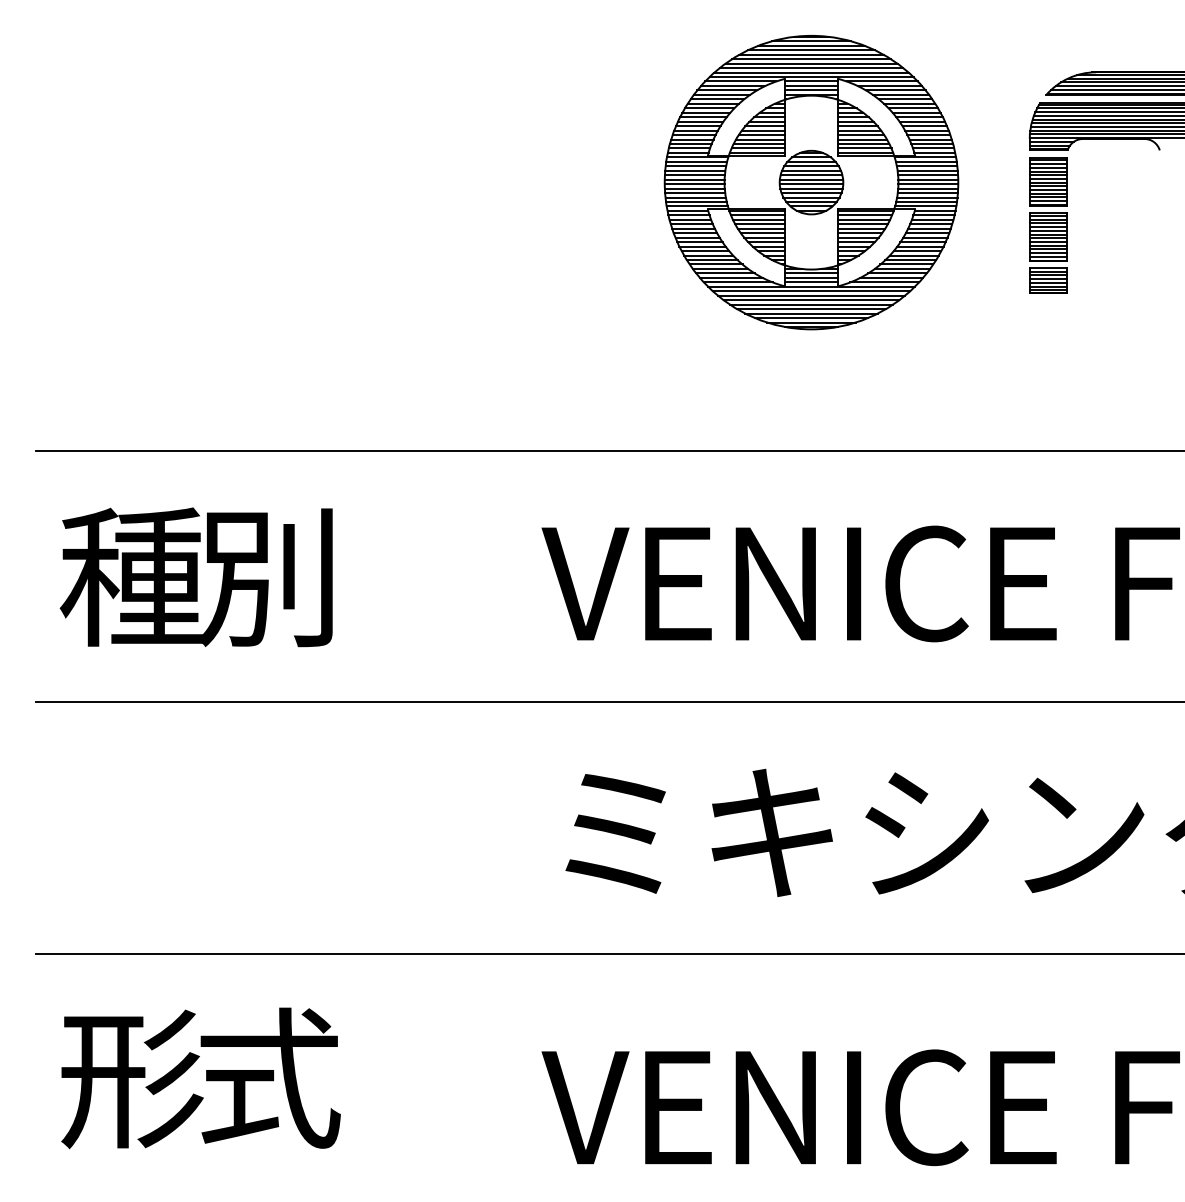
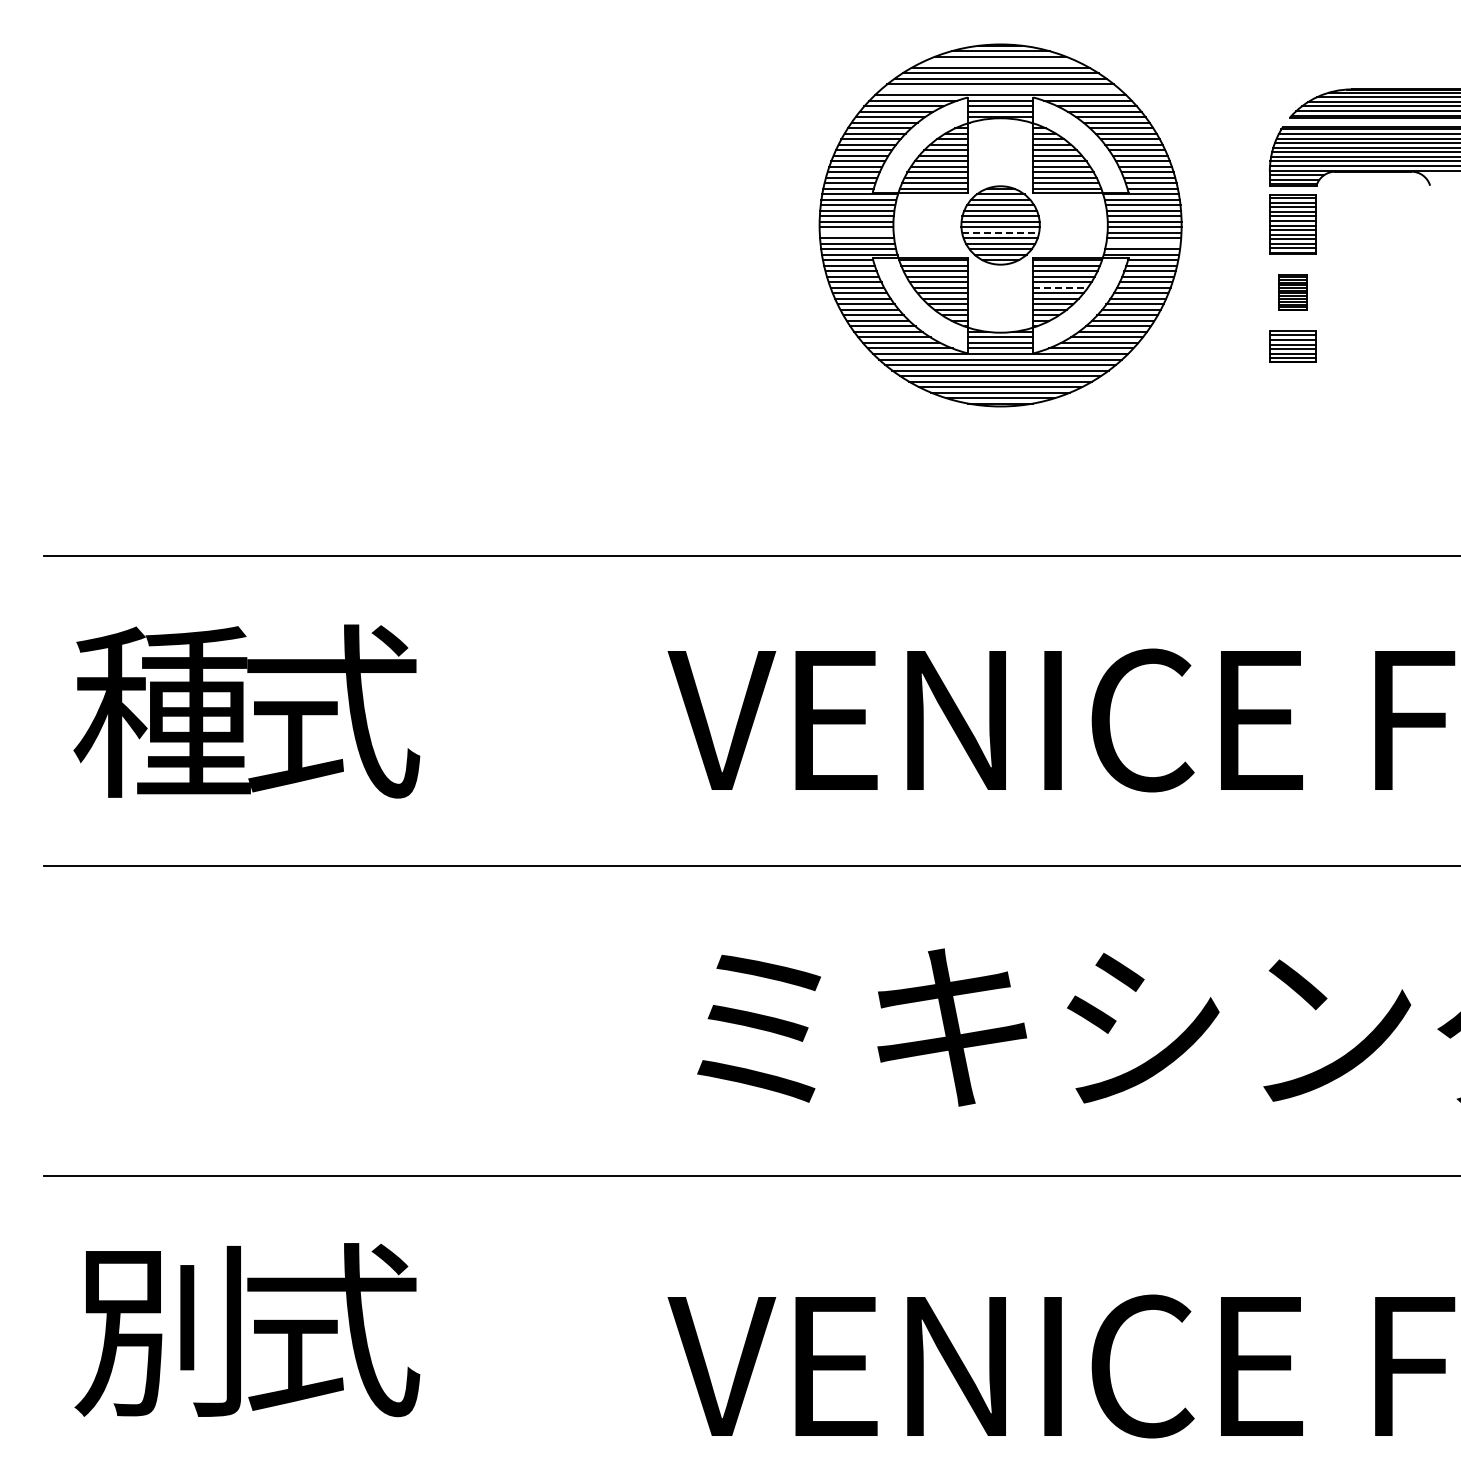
line: (811, 50) -> (1000, 62), removed
line: (811, 72) -> (1000, 89), removed
line: (694, 188) -> (856, 232), removed
line: (812, 188) -> (1001, 232), solid -> dashed
line: (927, 197) -> (1143, 243), removed
line: (860, 232) -> (1061, 287), solid -> dashed
part: (1048, 236) -> (1292, 292), size x0.6
text: (270, 576) -> (333, 711), 別 -> 式
text: (131, 1079) -> (162, 1331), 形 -> 別

